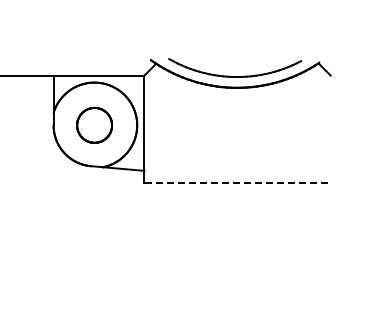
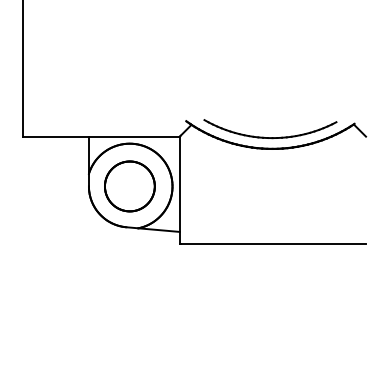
part: (94, 125) -> (129, 186), size x1.43
line: (238, 182) -> (273, 243), dashed -> solid

